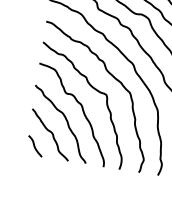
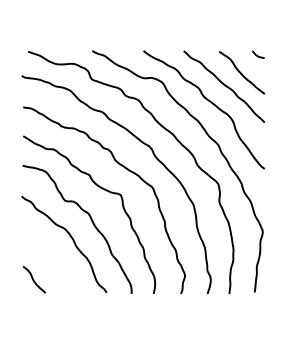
curve: (51, 133) -> (53, 258), removed

